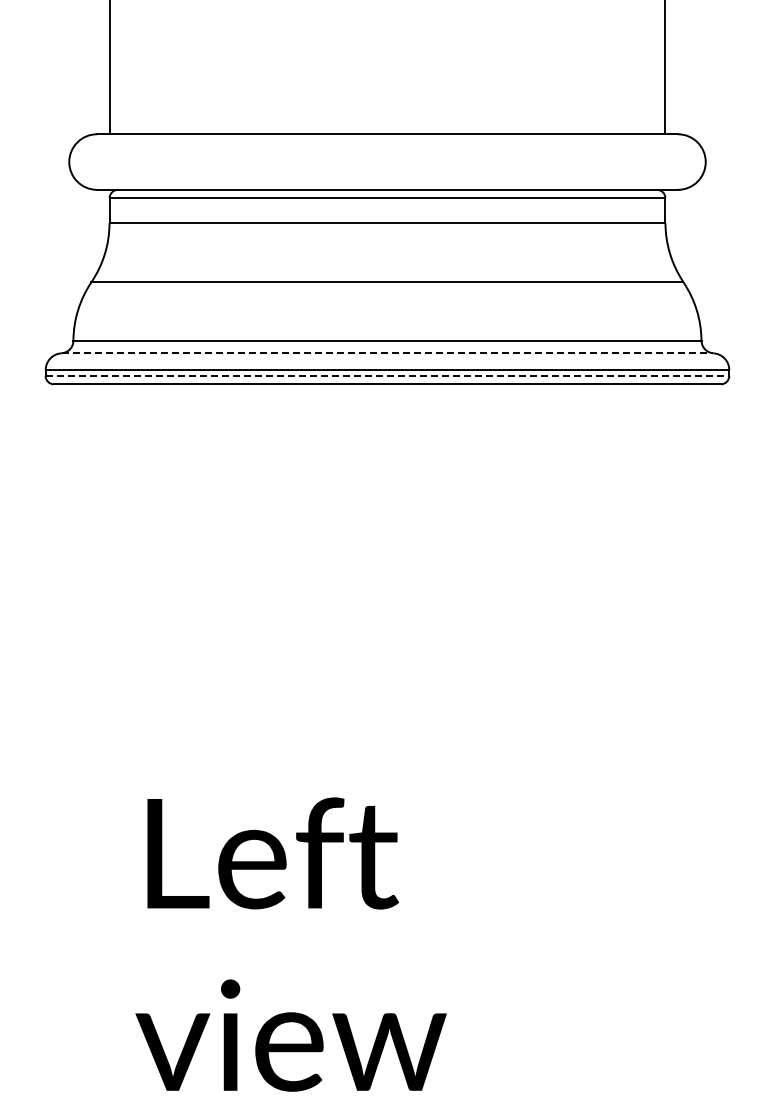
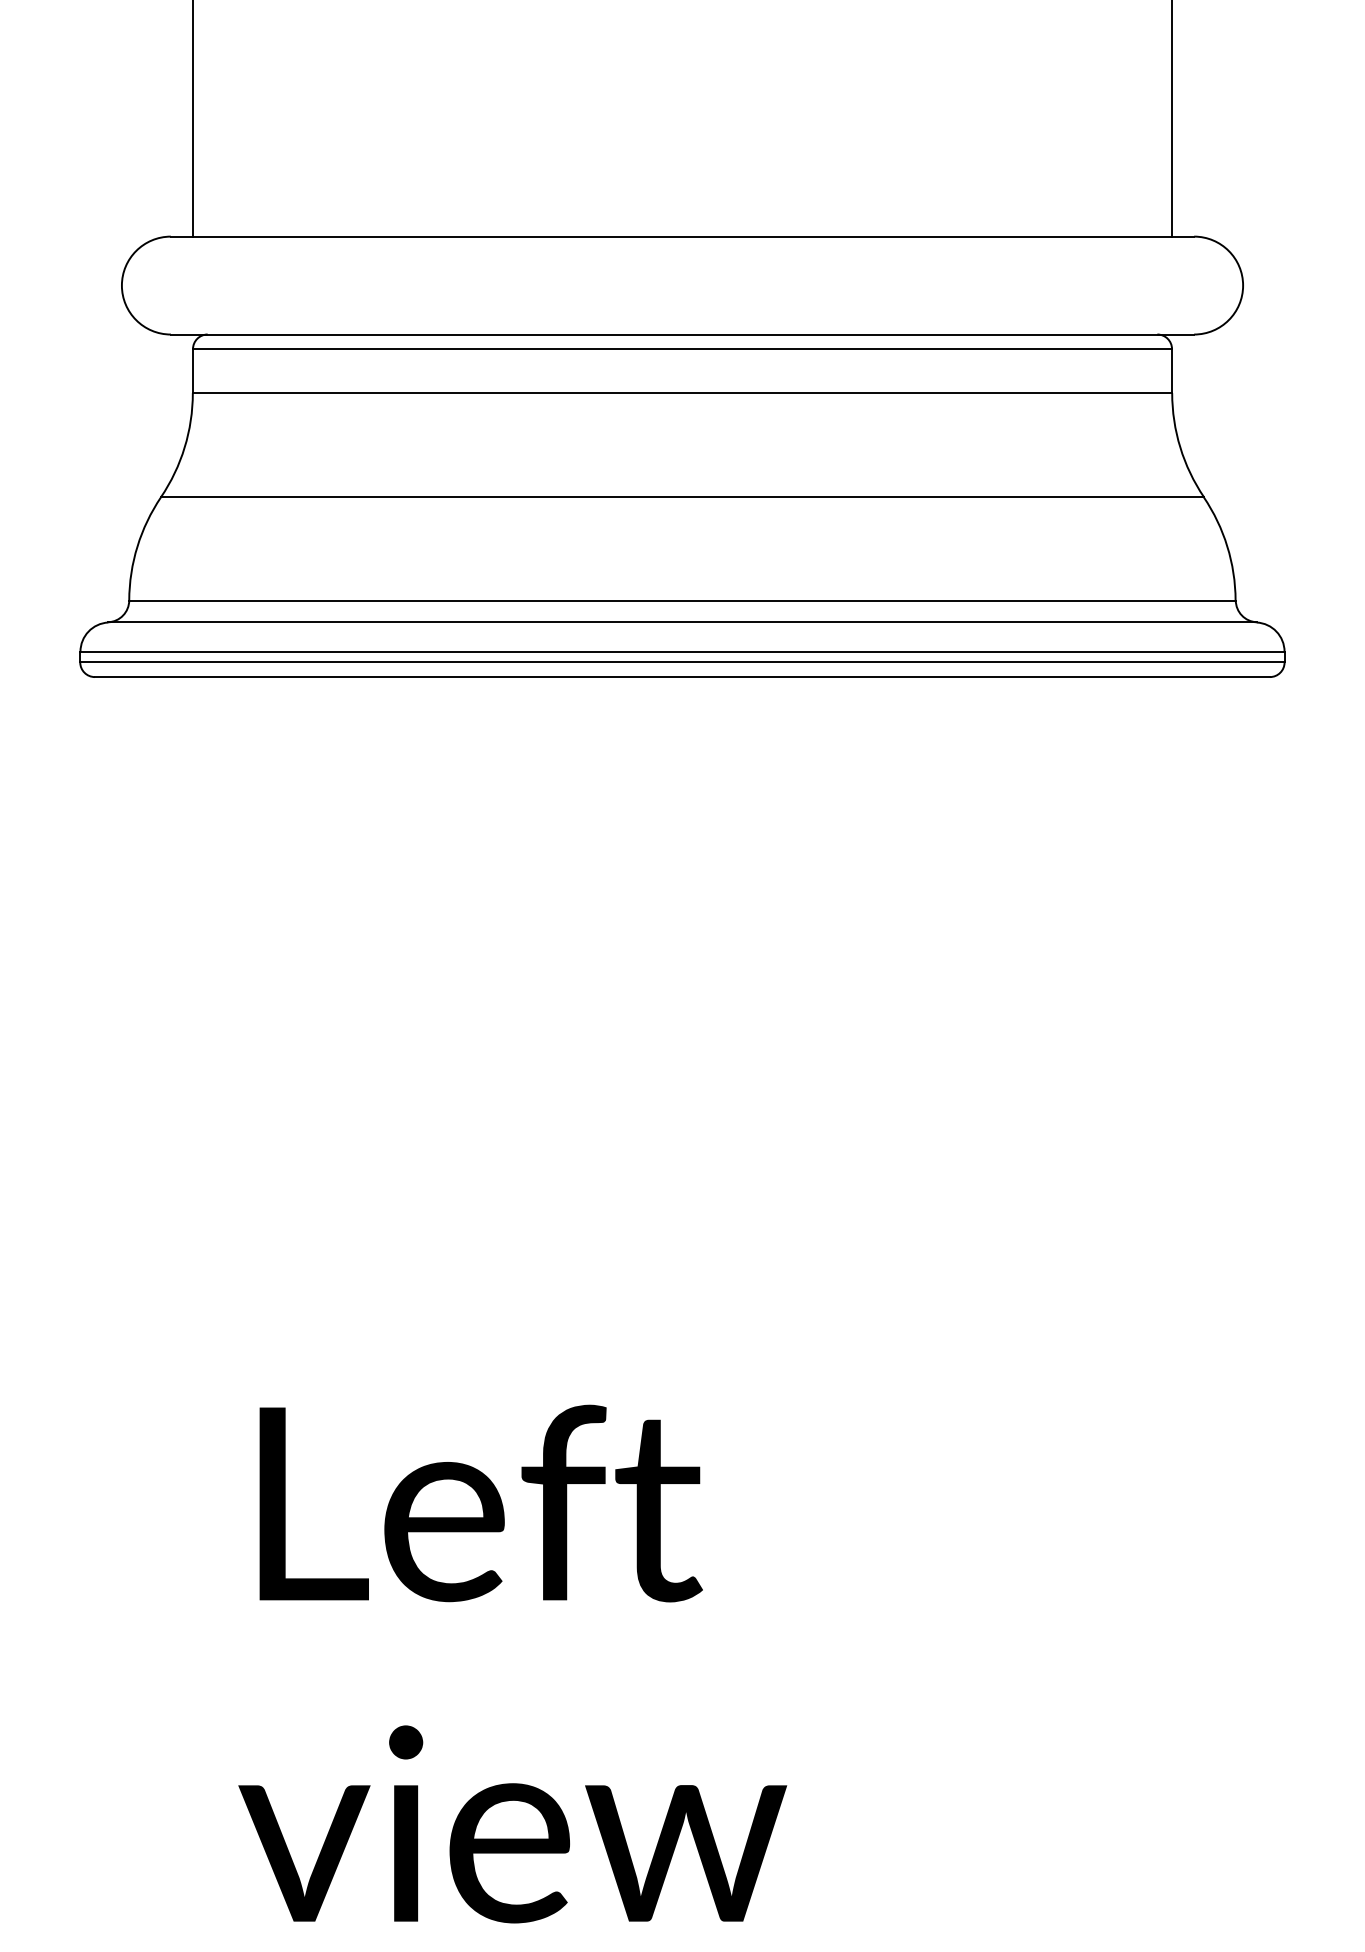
line: (387, 353) -> (682, 622), dashed -> solid
line: (387, 375) -> (682, 661), dashed -> solid

